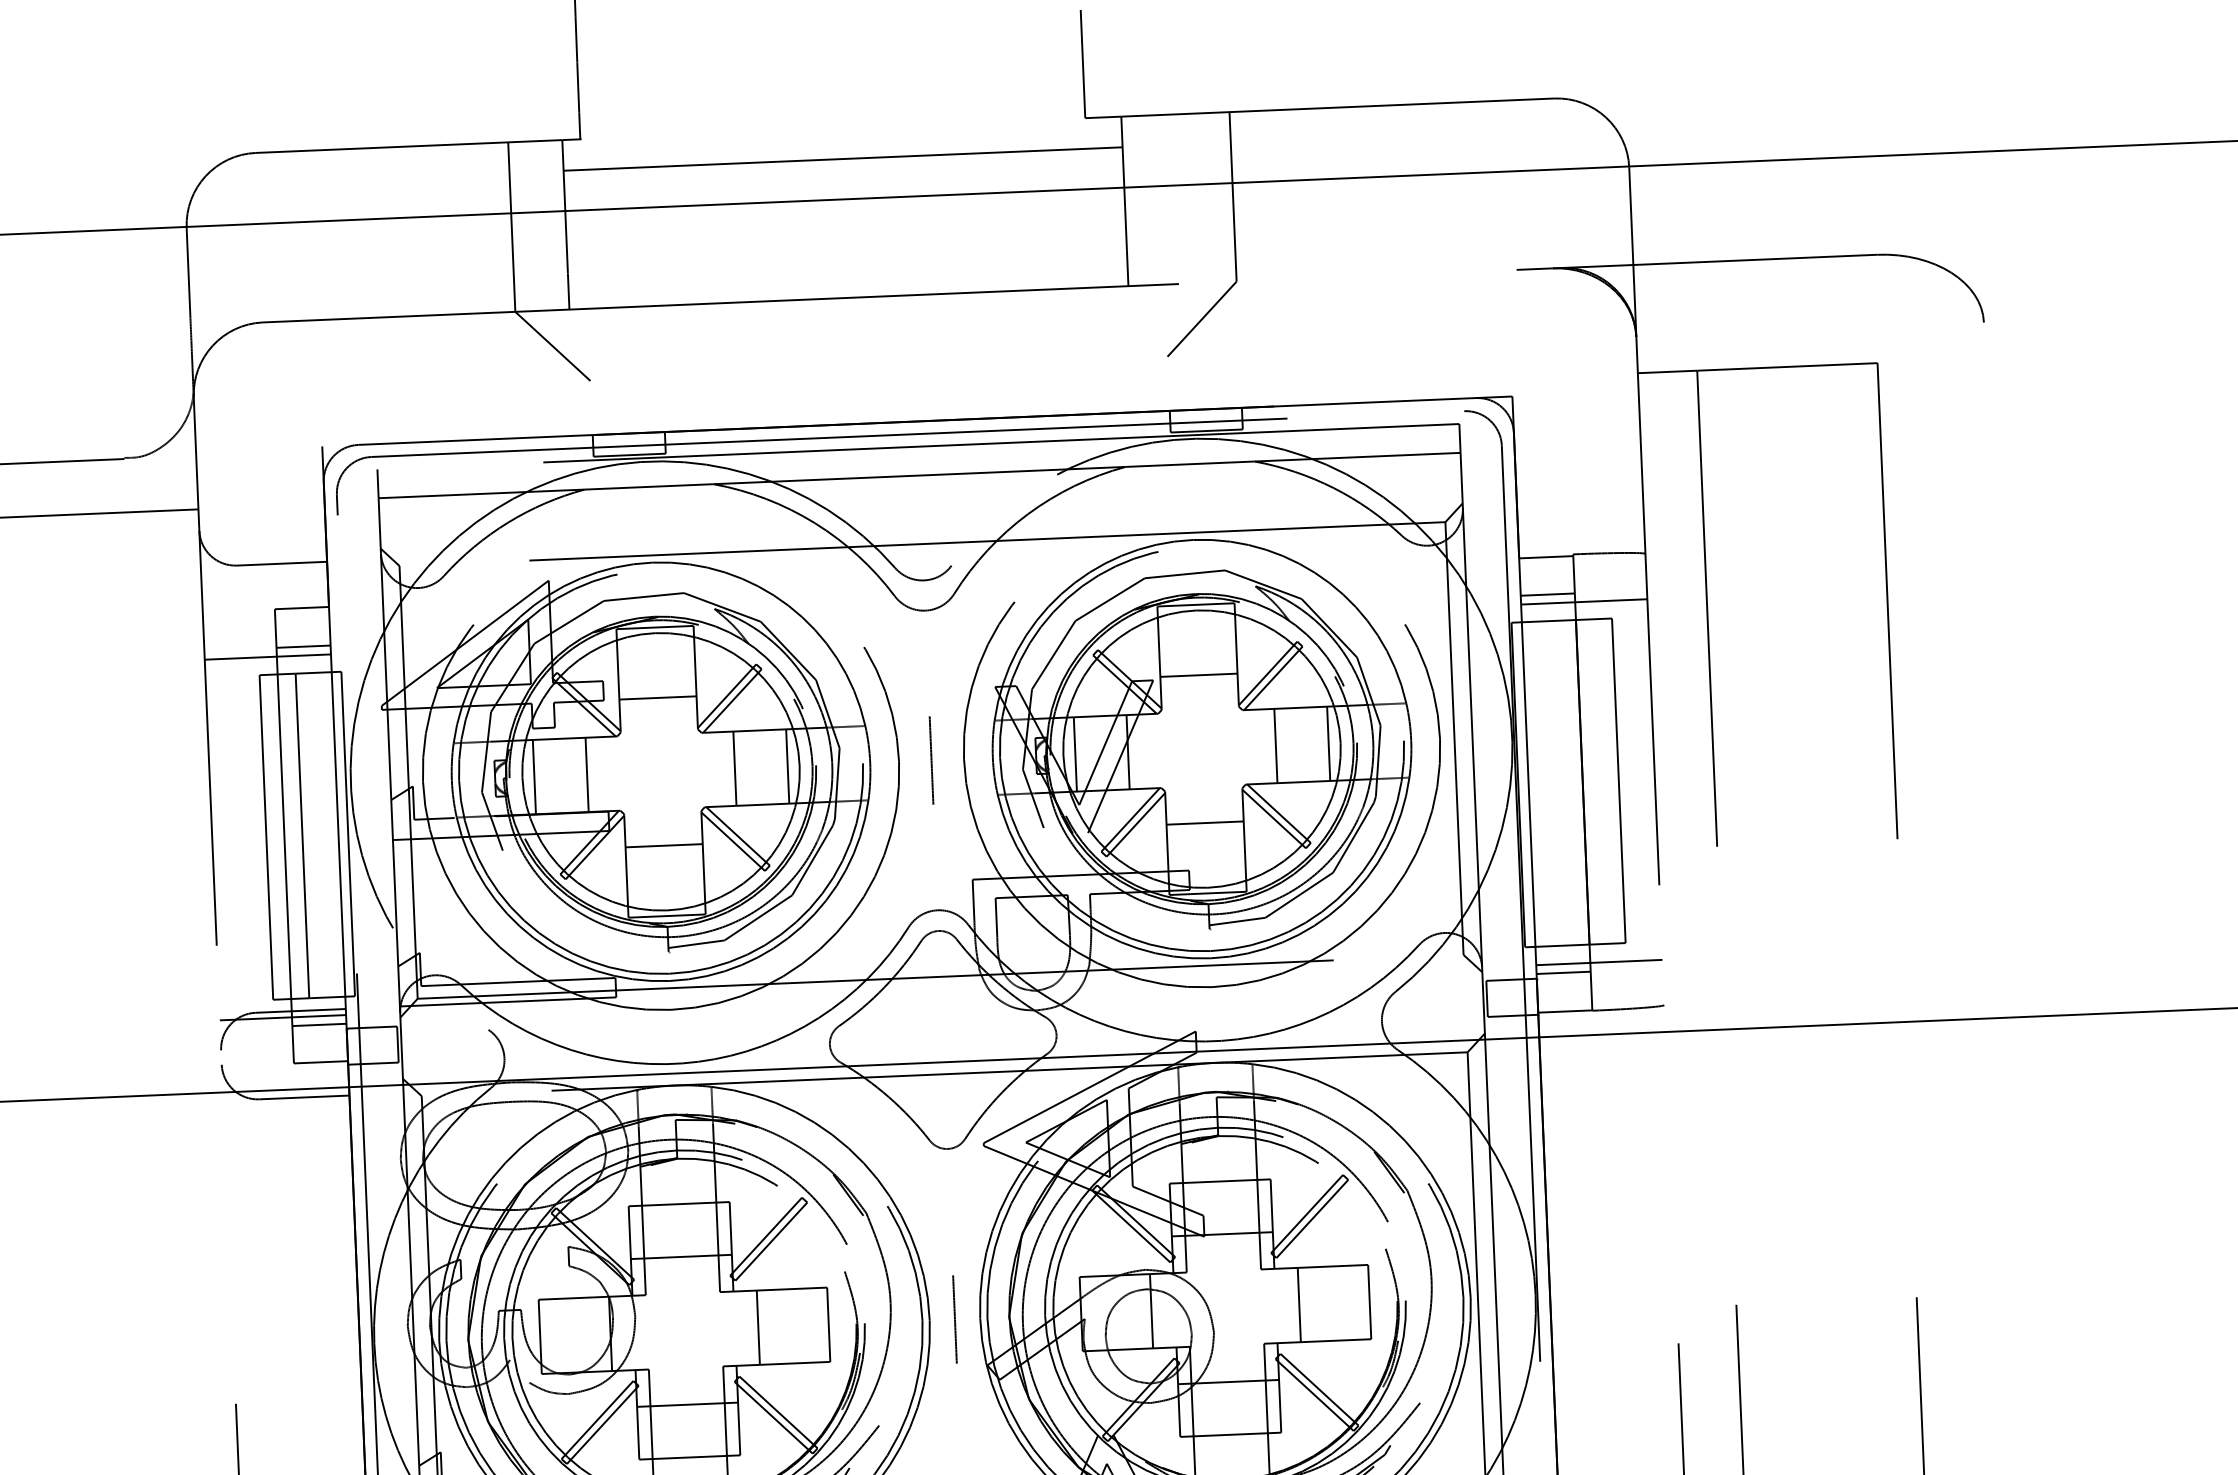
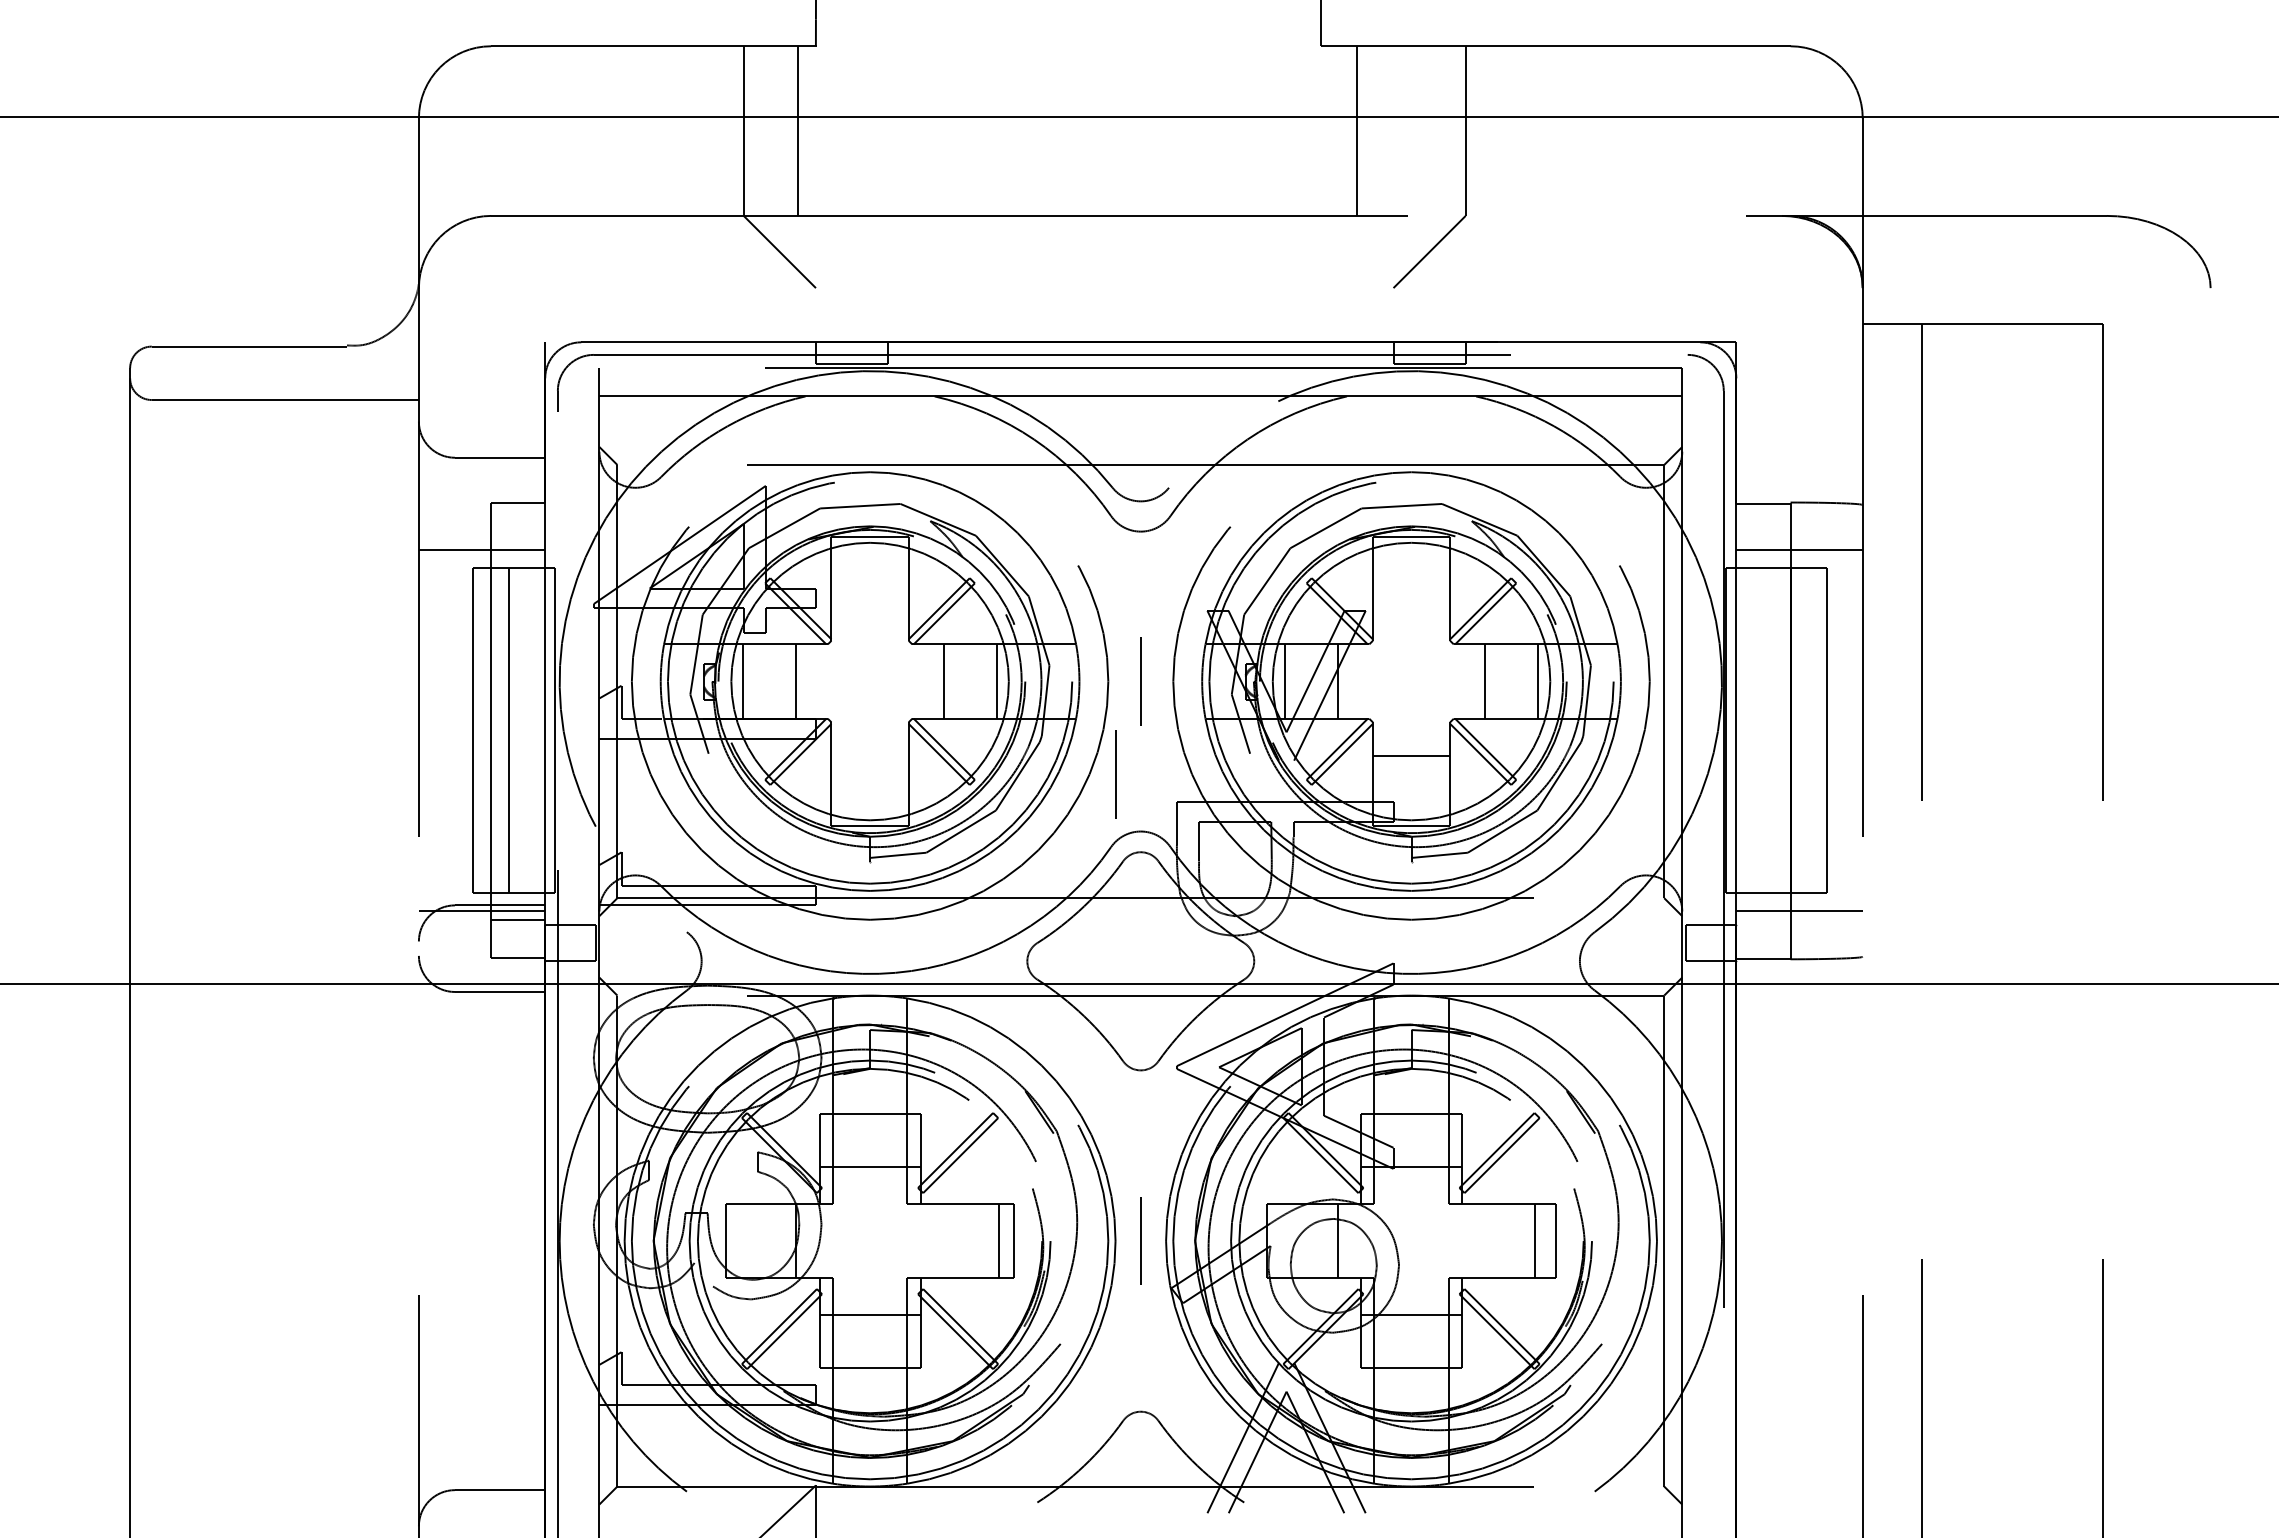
line: (842, 158) -> (1077, 76), removed
line: (1547, 594) -> (1763, 541), removed
line: (303, 646) -> (518, 541), removed
line: (1198, 675) -> (1411, 607), removed
line: (657, 697) -> (869, 607), removed
line: (663, 845) -> (869, 755), removed
line: (910, 854) -> (1115, 774), added
line: (1563, 973) -> (1763, 920), removed
line: (1299, 1304) -> (1535, 1240), moved
line: (758, 1327) -> (999, 1240), moved

